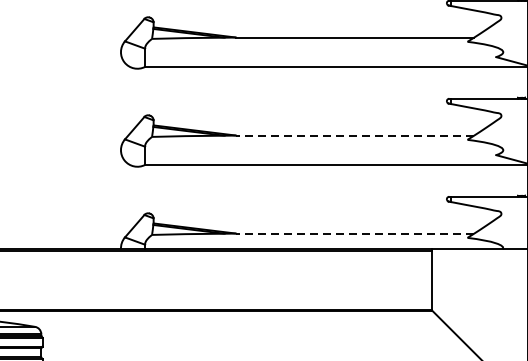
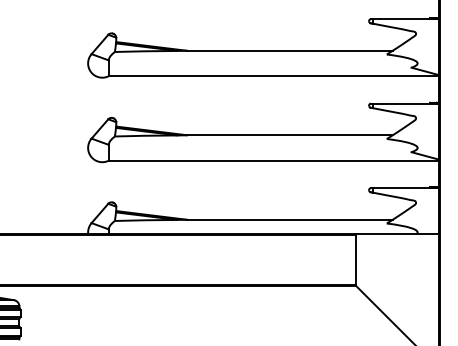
line: (354, 135) -> (289, 135), dashed -> solid
line: (354, 233) -> (289, 219), dashed -> solid

